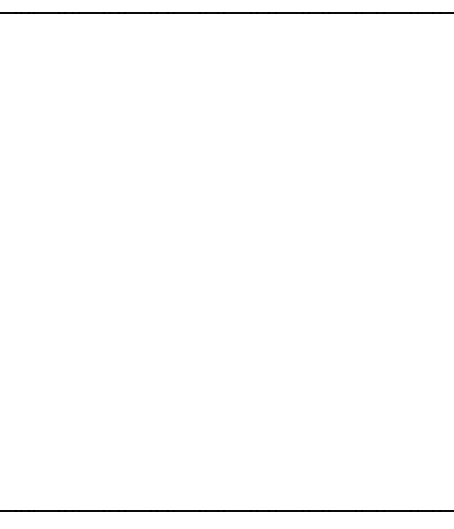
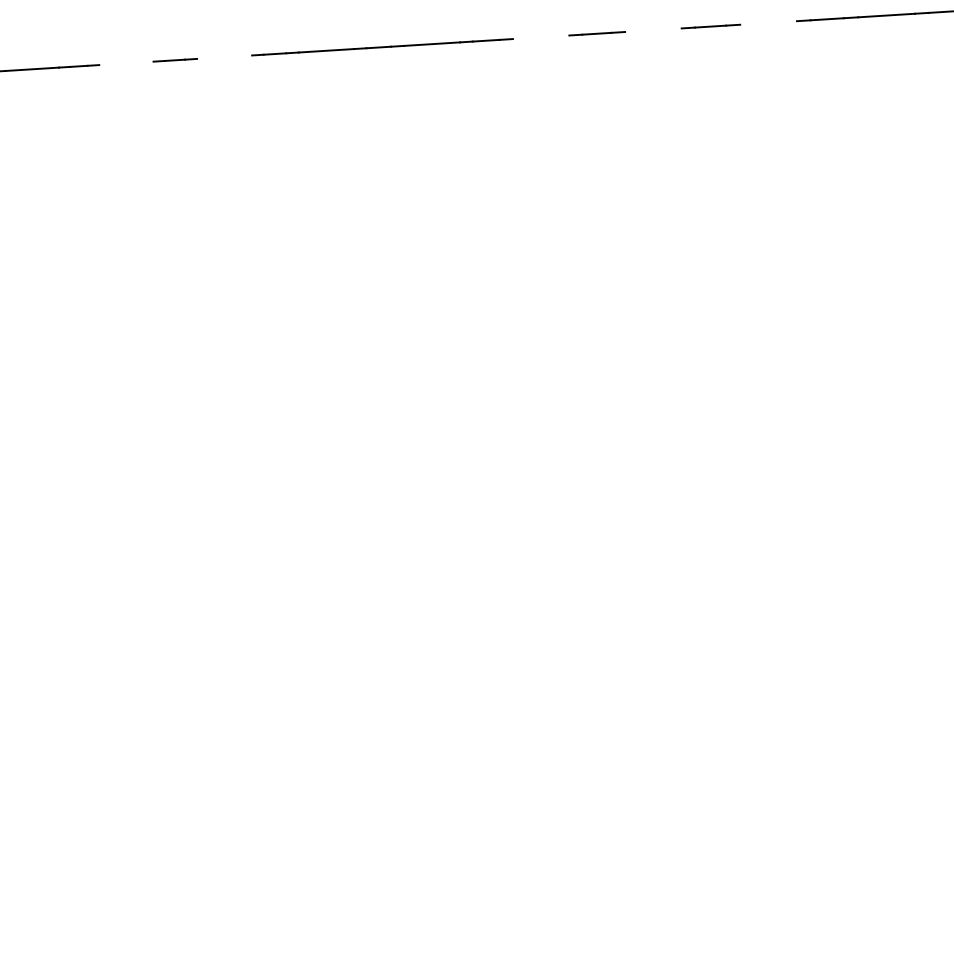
line: (91, 12) -> (126, 63), removed
line: (138, 12) -> (225, 56), removed
line: (288, 12) -> (539, 37), removed
line: (342, 12) -> (653, 29), removed
line: (397, 12) -> (768, 22), removed

